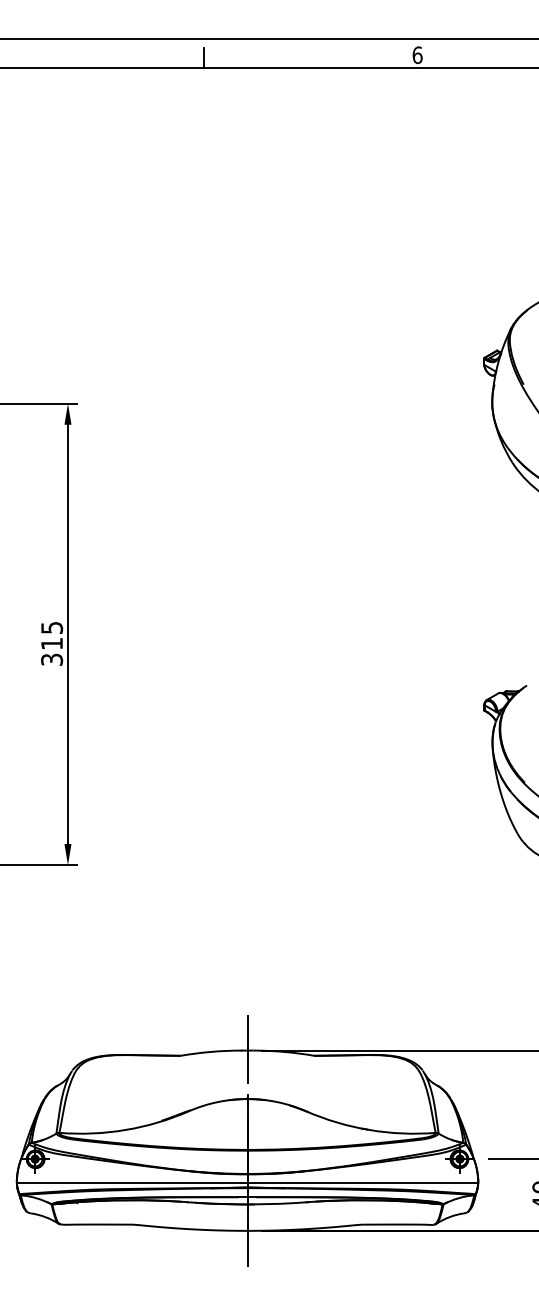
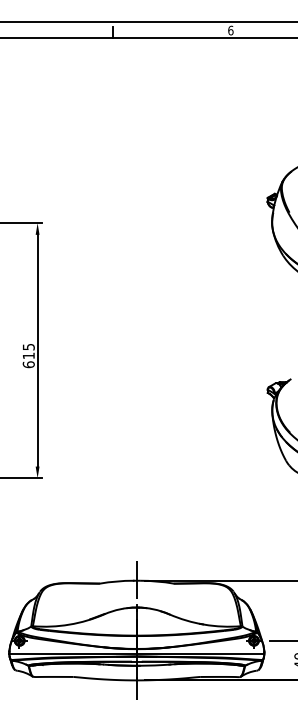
text: (51, 659) -> (28, 364), 315 -> 615

